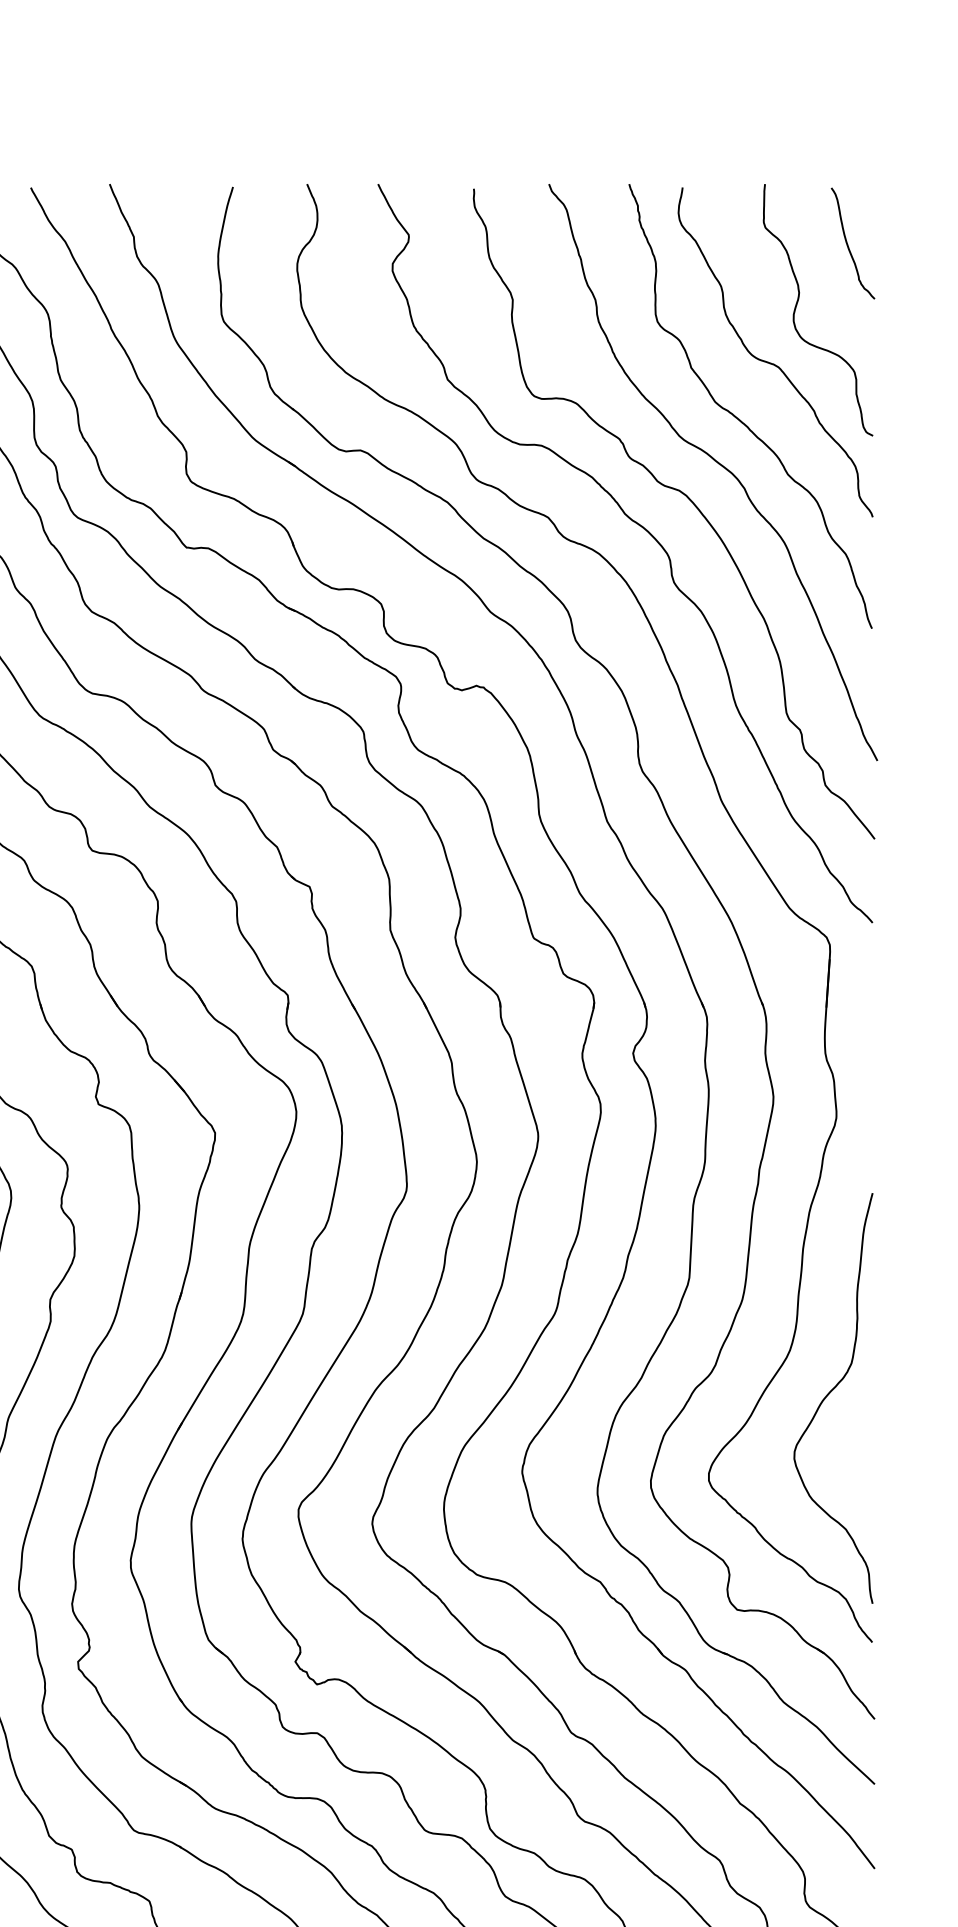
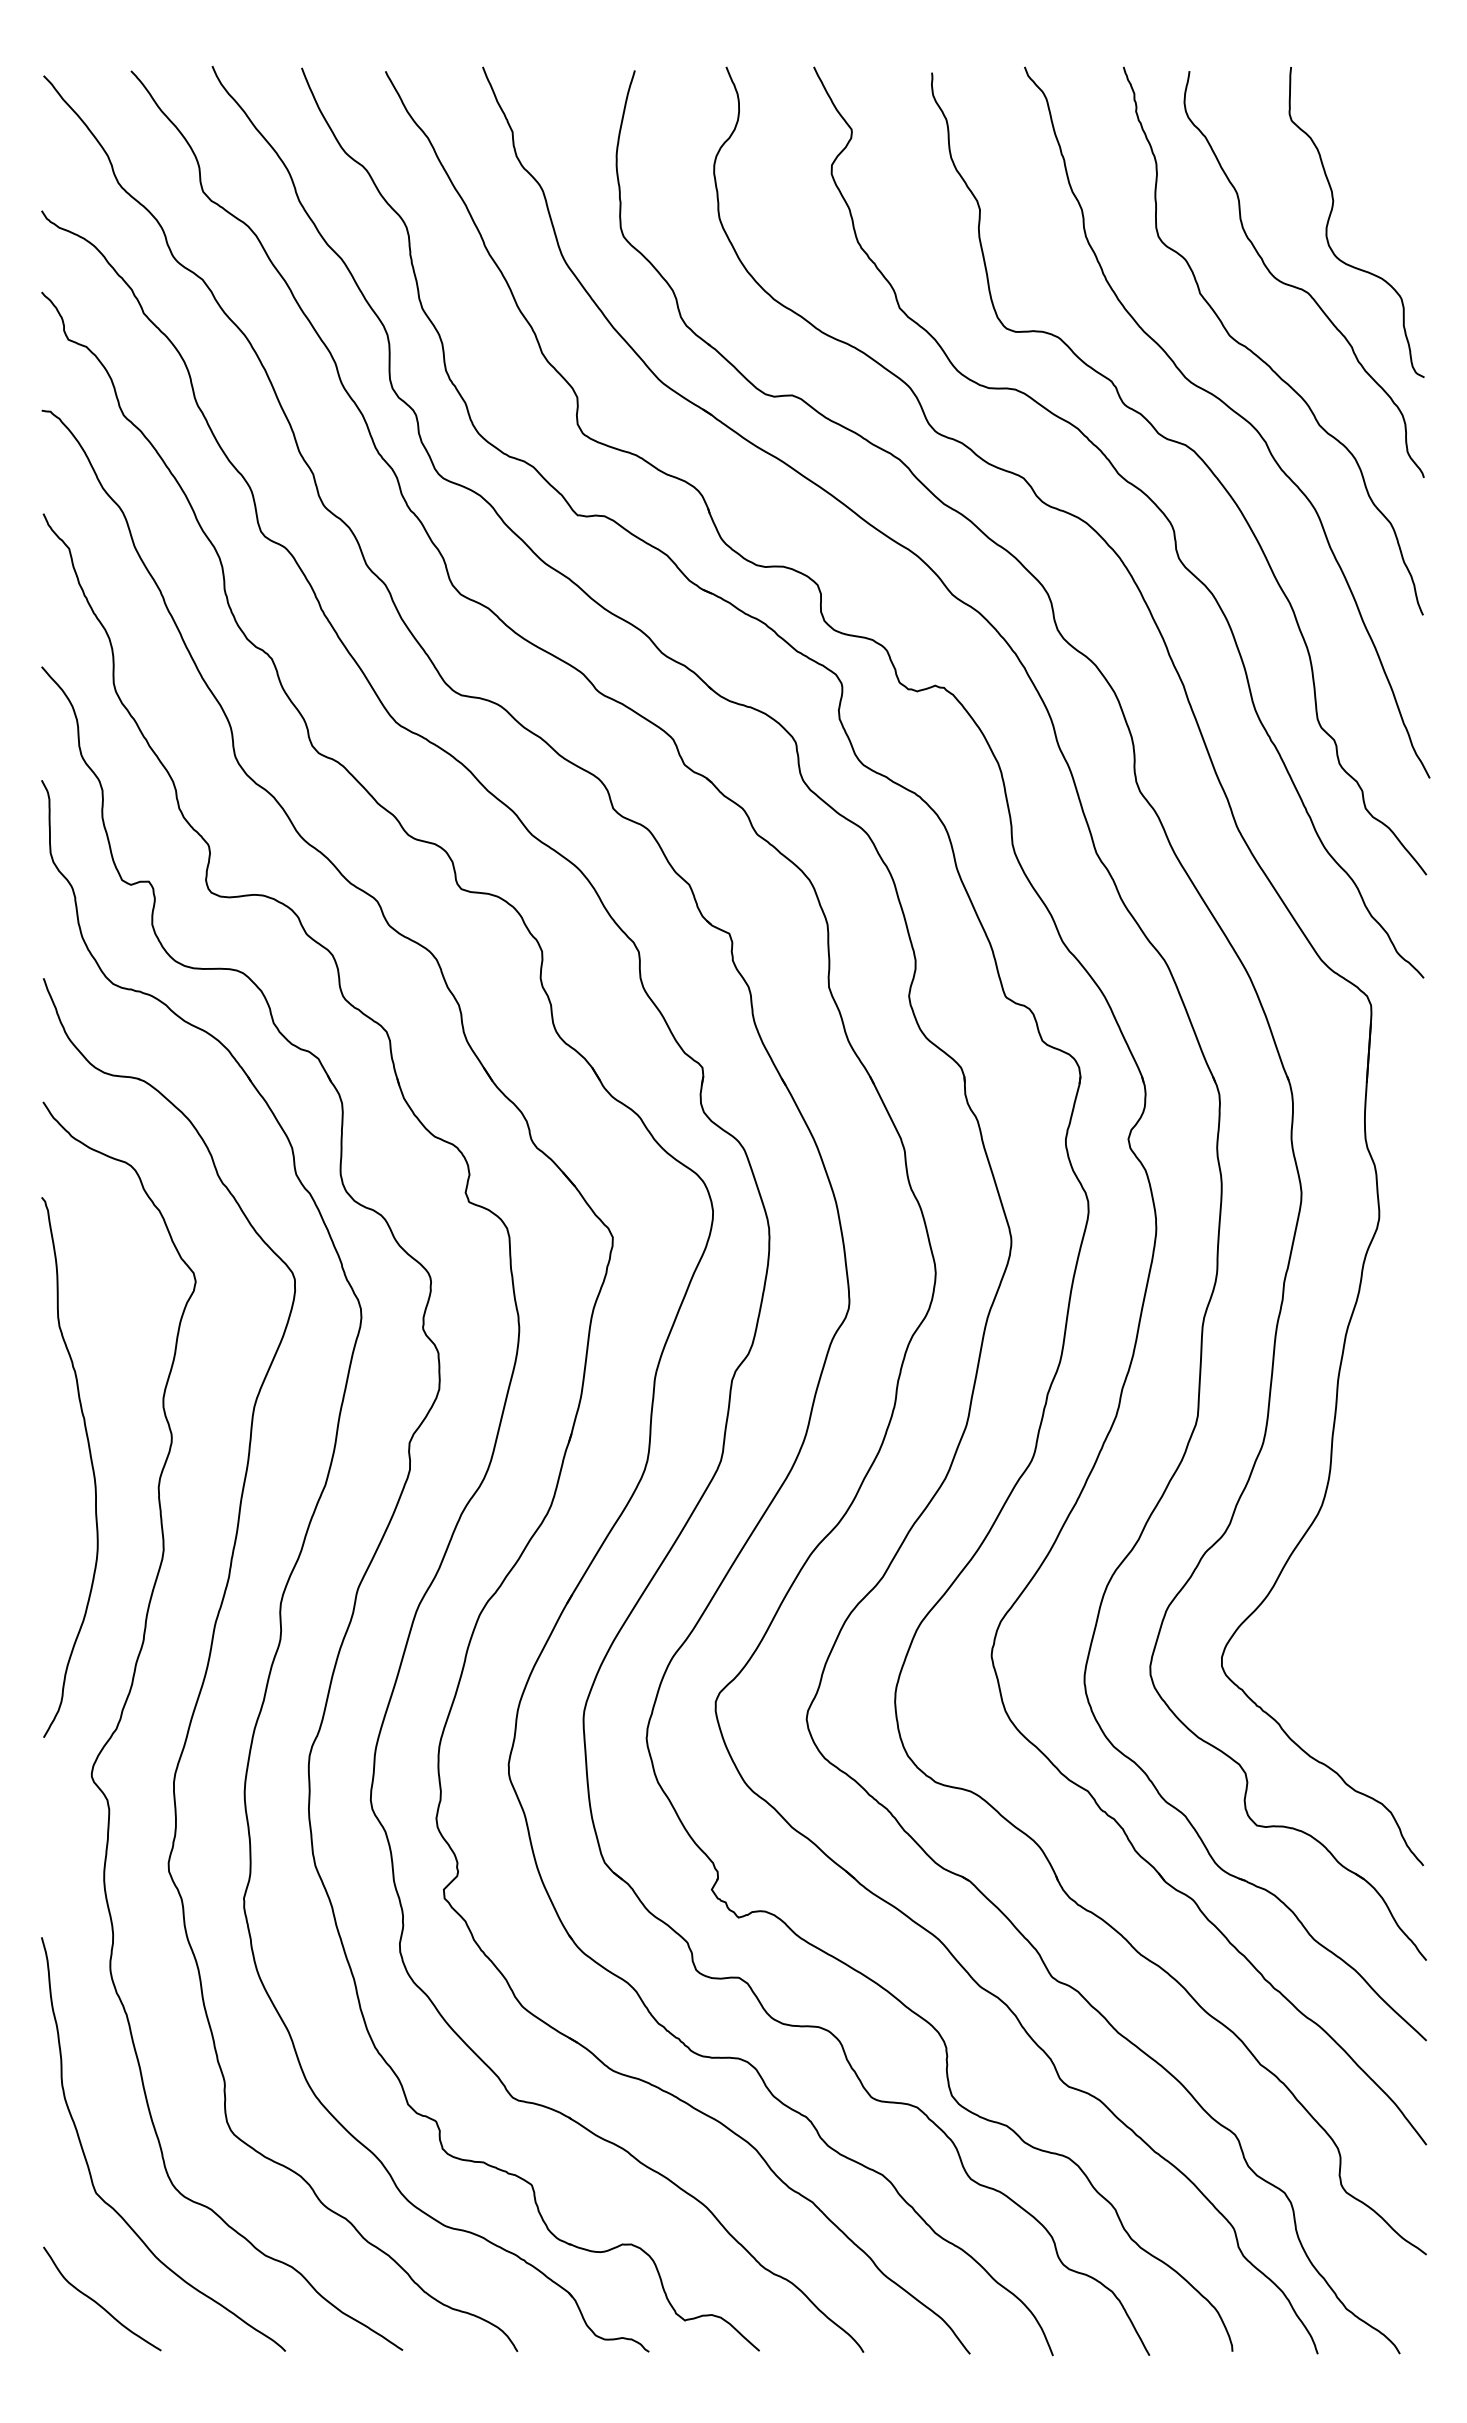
curve: (848, 243) -> (1393, 140), removed
curve: (829, 1394) -> (1370, 1559), removed

